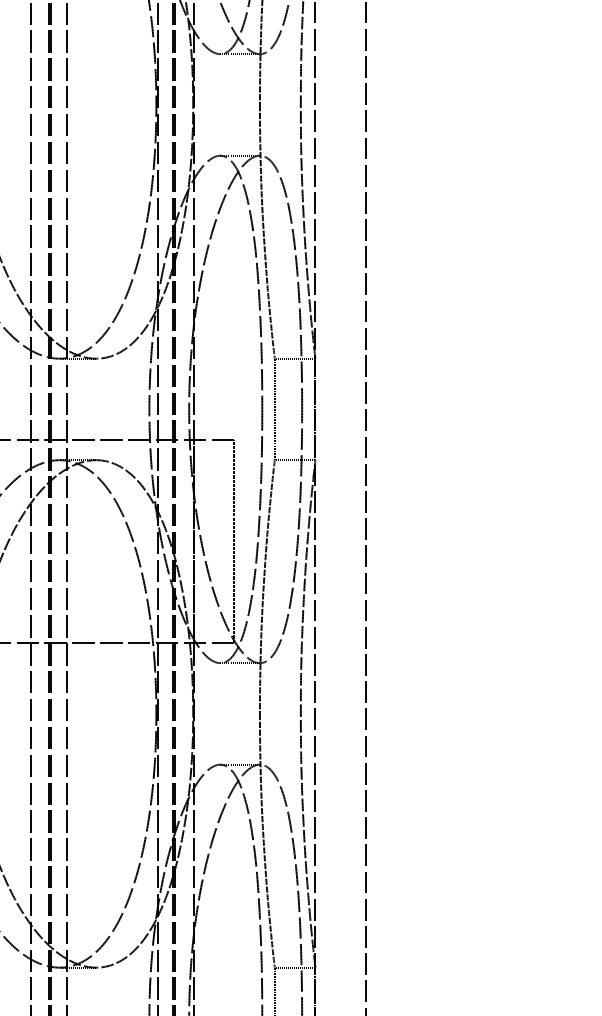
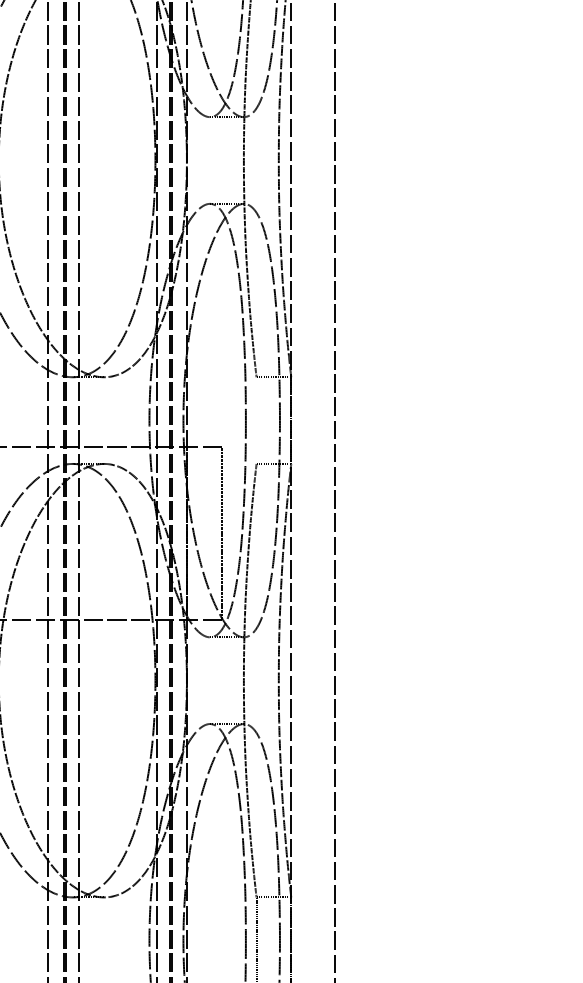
line: (274, 409) -> (256, 420), removed

